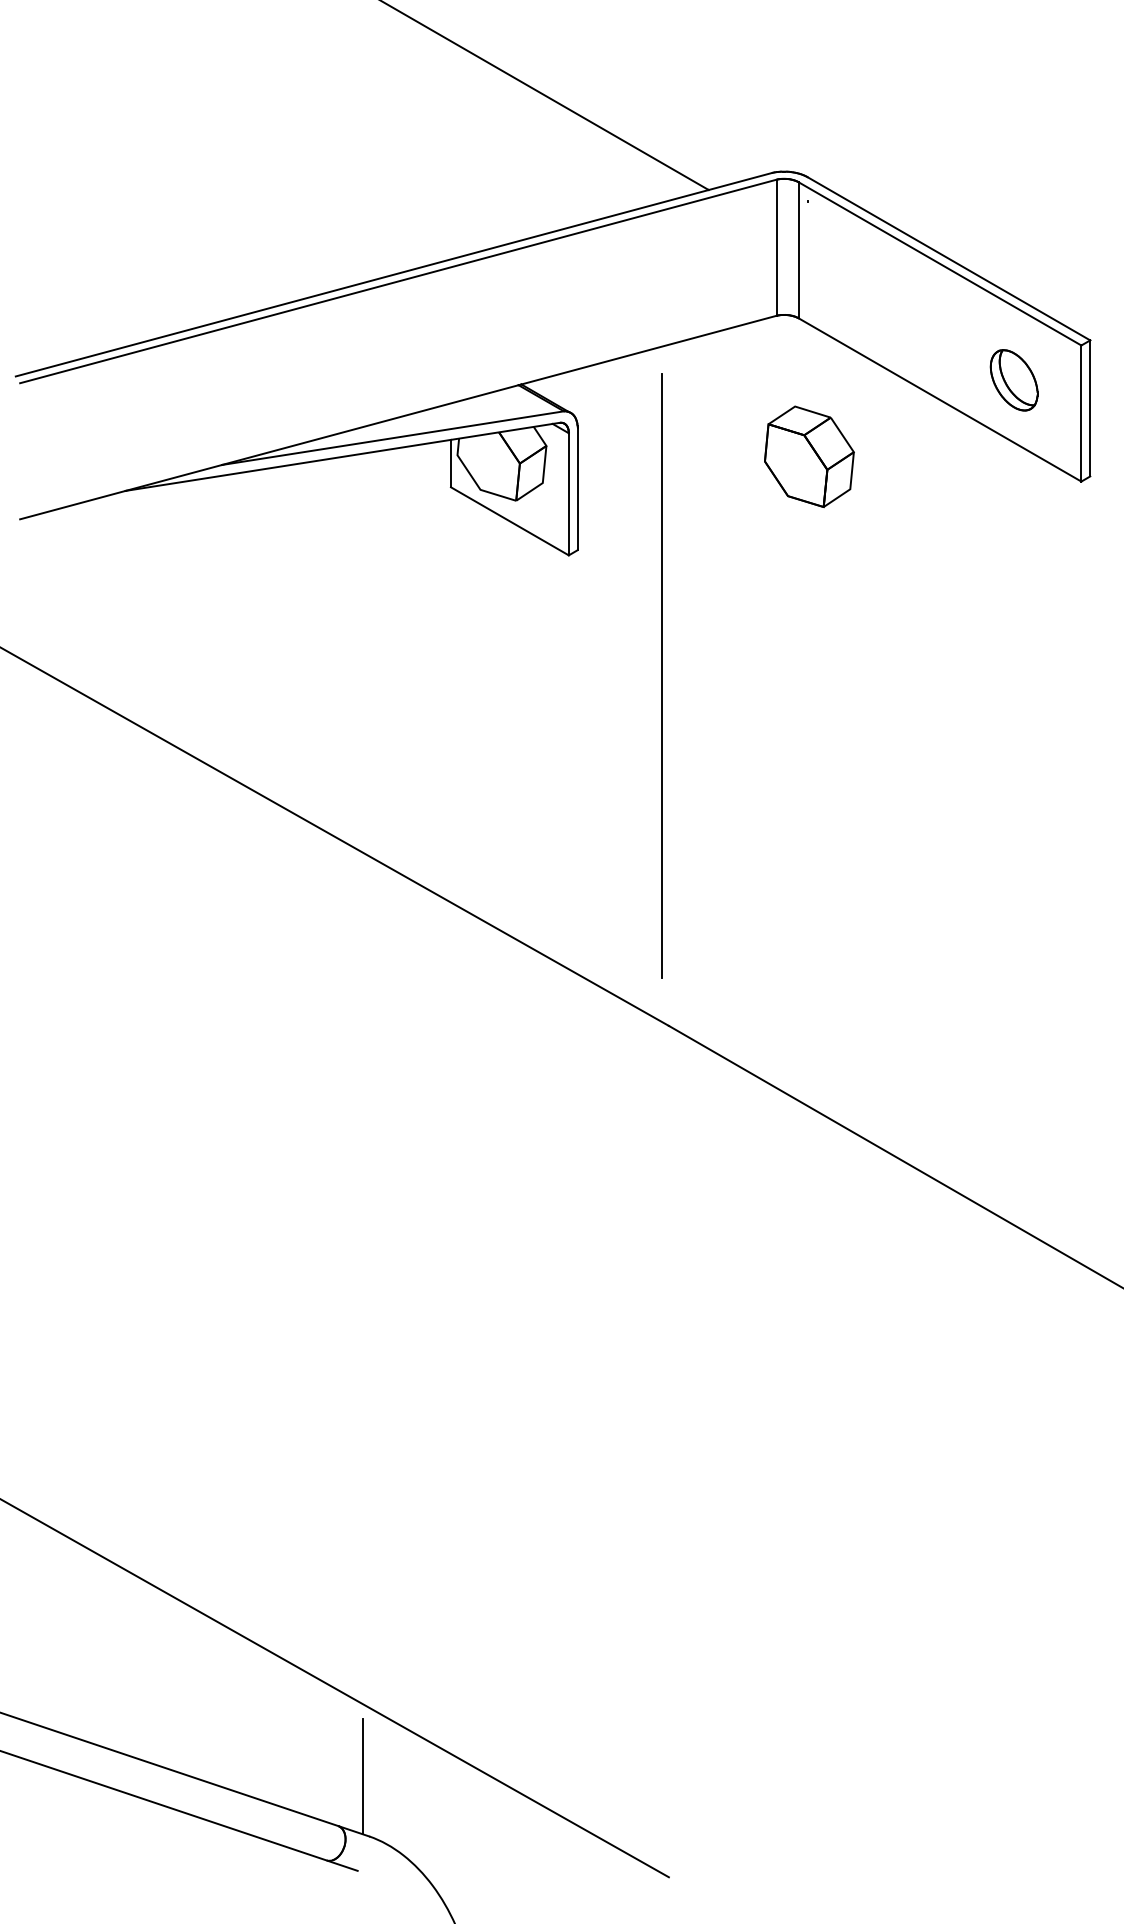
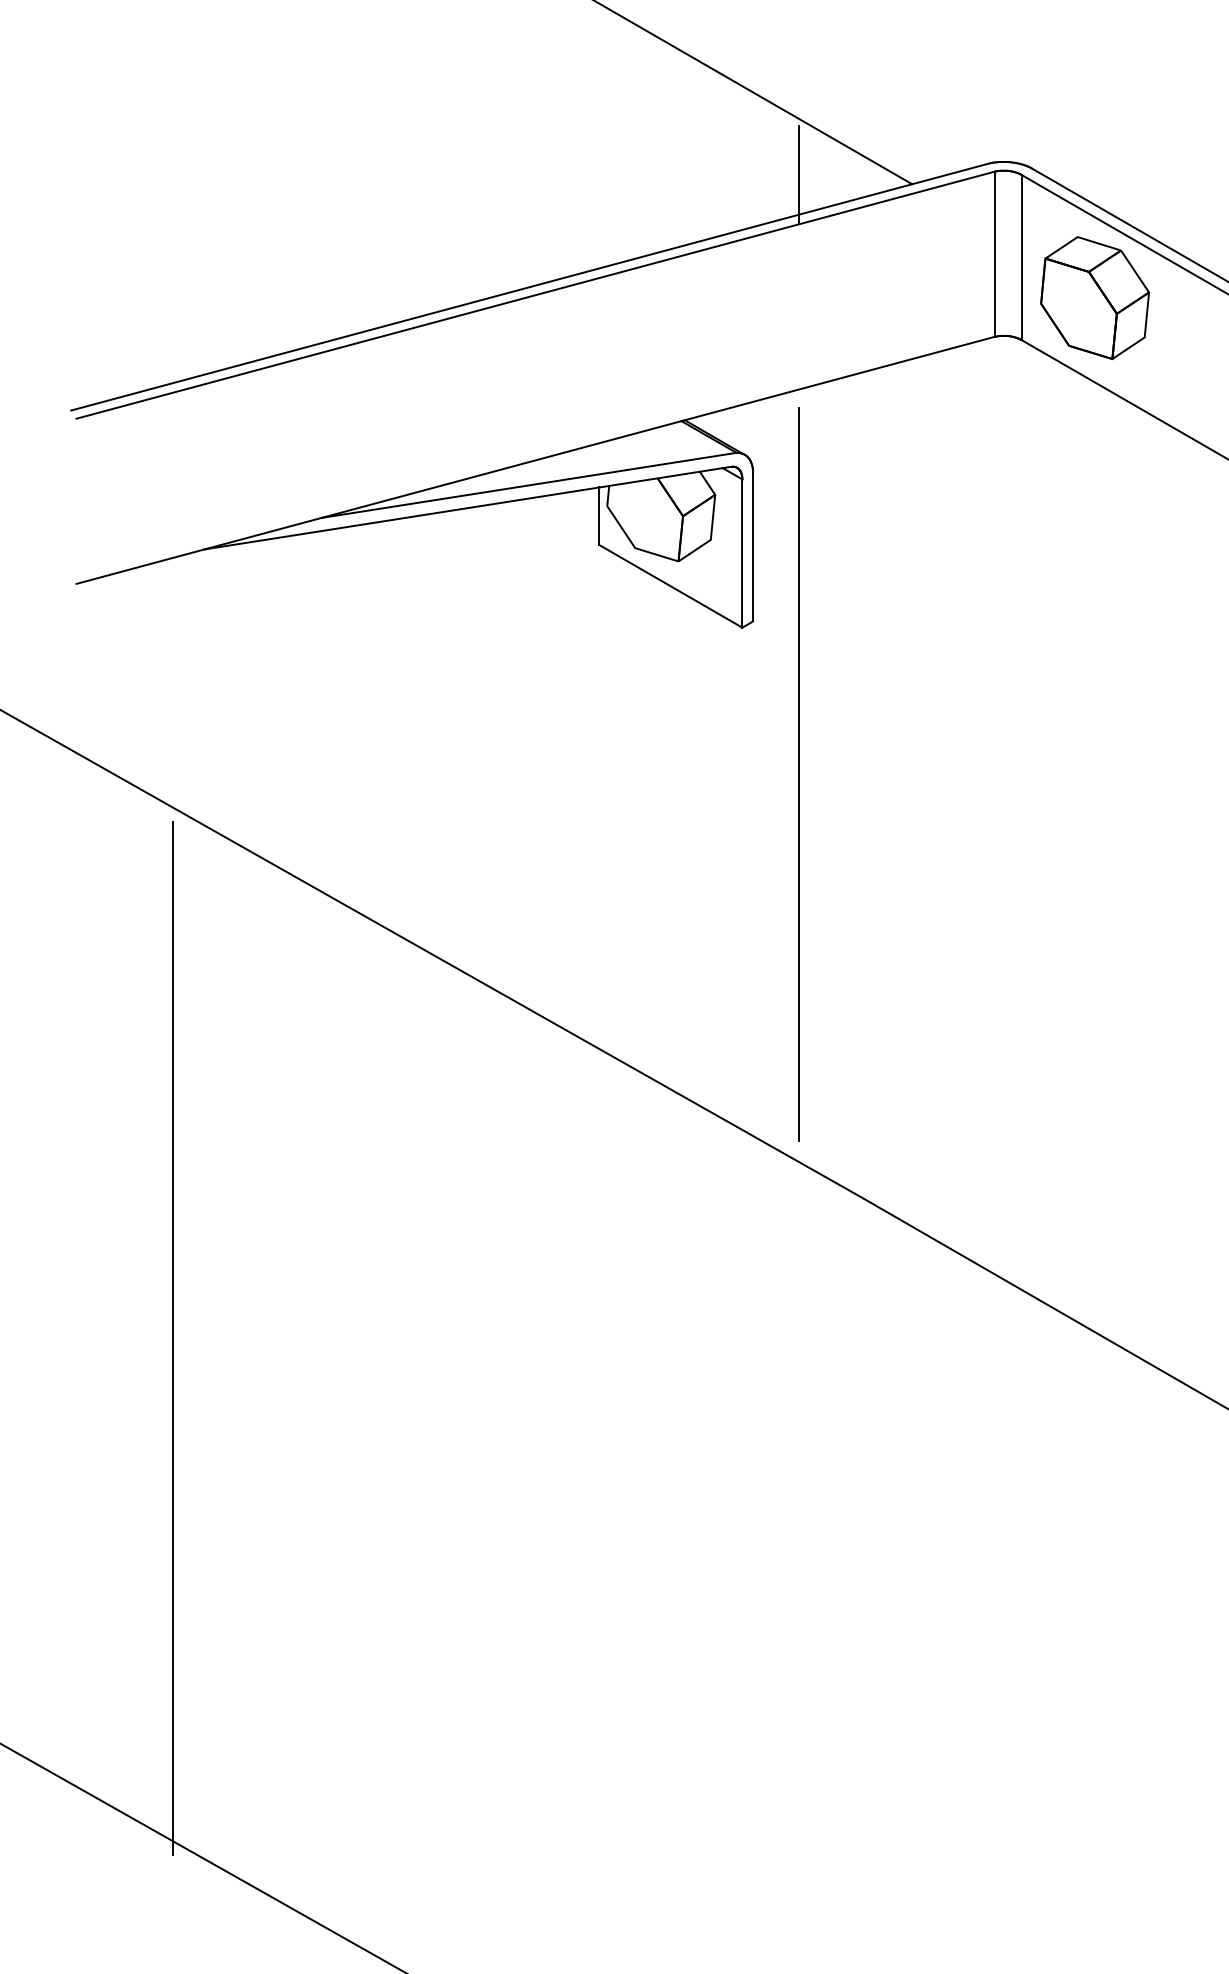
line: (615, 181) -> (799, 173), added
part: (809, 456) -> (1095, 297), moved
line: (661, 675) -> (799, 773), moved
line: (99, 1140) -> (172, 1337), added

